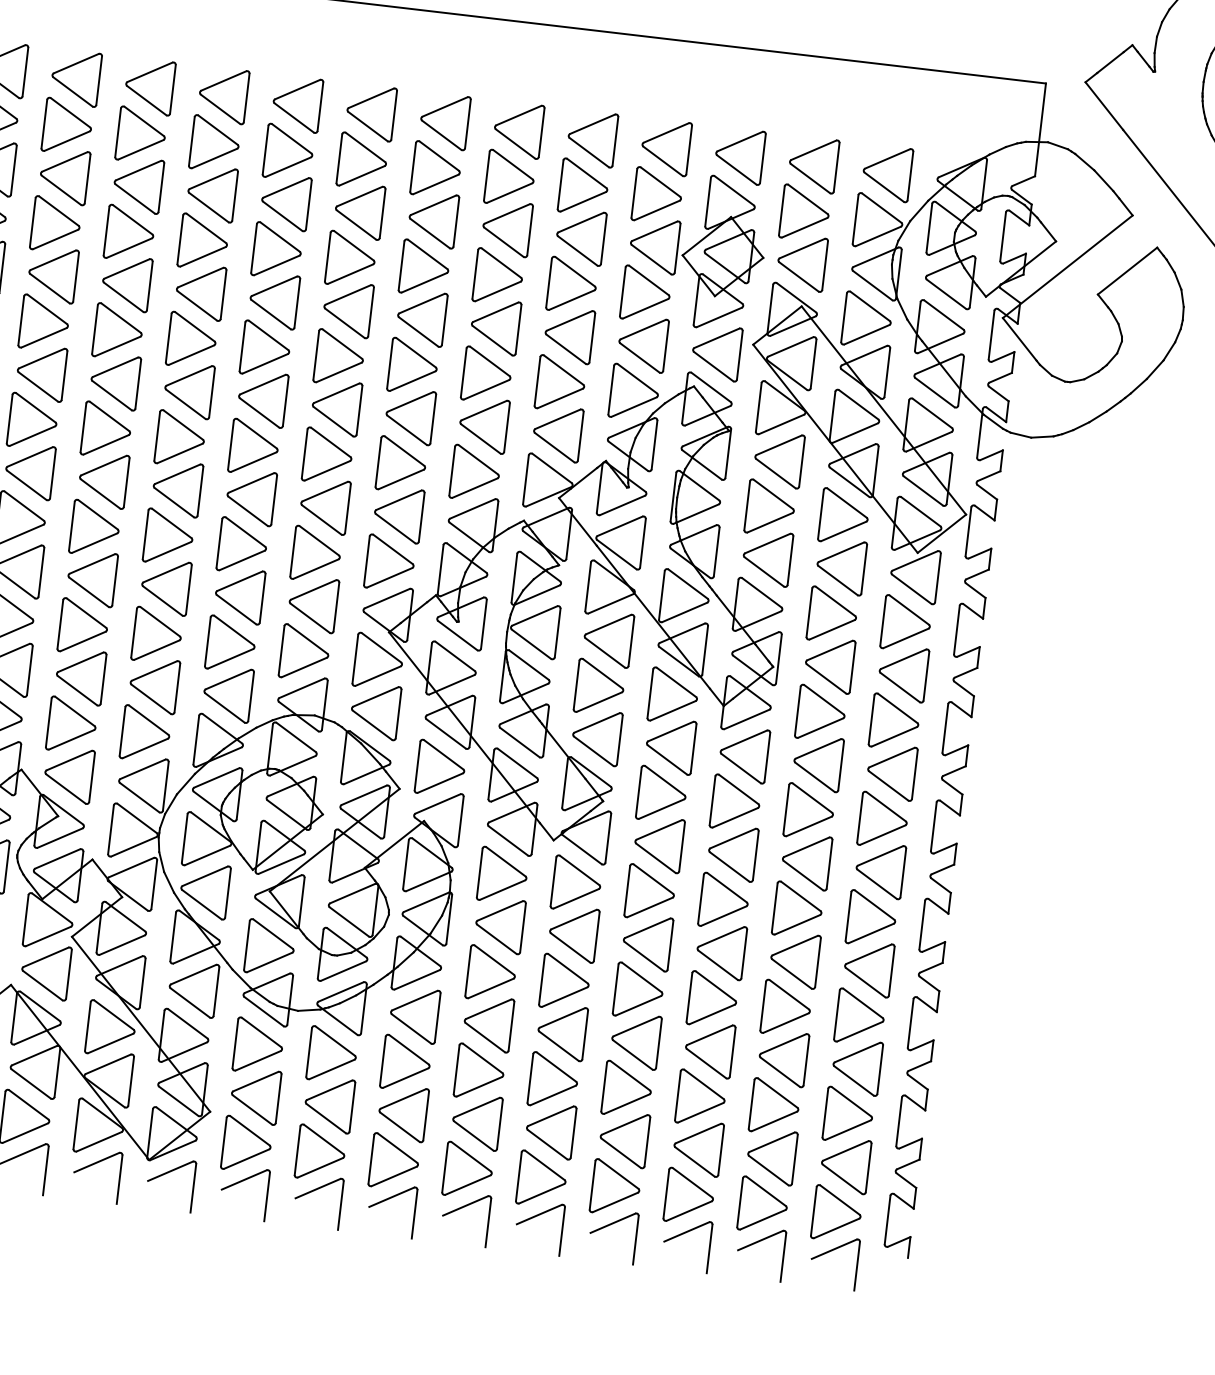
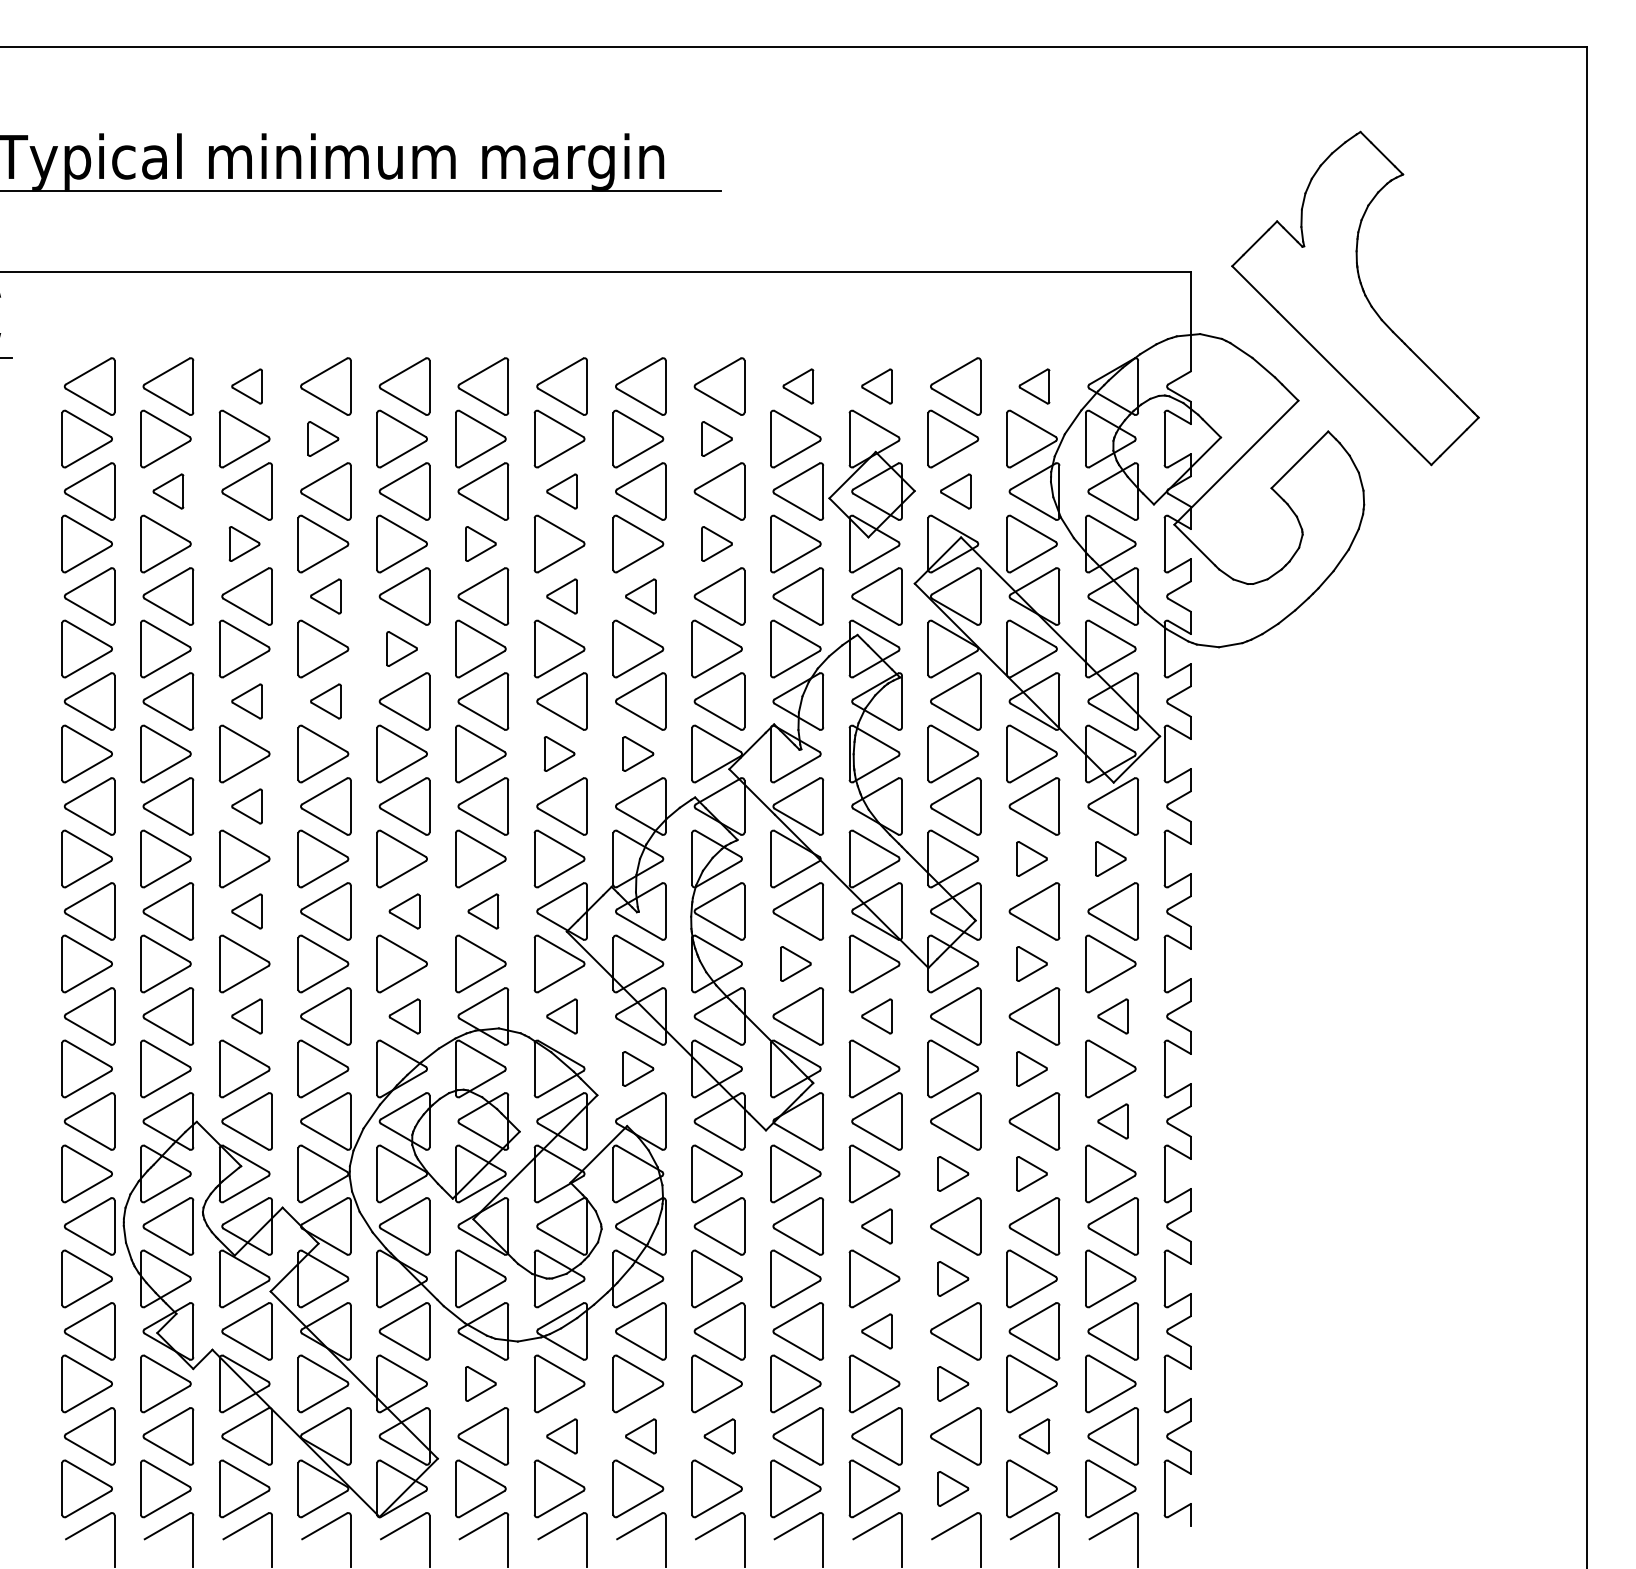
part: (148, 86) -> (246, 386), size x0.6
part: (215, 143) -> (323, 438), size x0.6
part: (665, 147) -> (798, 386), size x0.6
part: (739, 155) -> (876, 386), size x0.6
part: (887, 173) -> (1034, 386), size x0.6
part: (64, 176) -> (168, 491), size x0.6
part: (583, 186) -> (716, 438), size x0.6
part: (432, 219) -> (561, 491), size x0.6
part: (129, 233) -> (244, 543), size x0.6
part: (350, 259) -> (480, 543), size x0.6
part: (801, 262) -> (955, 491), size x0.6
part: (571, 285) -> (716, 543), size x0.6
part: (199, 291) -> (325, 596), size x0.6
part: (420, 317) -> (561, 596), size x0.6
part: (494, 326) -> (640, 596), size x0.6
part: (265, 348) -> (401, 648), size x0.6
part: (114, 381) -> (246, 701), size x0.6
part: (188, 390) -> (325, 701), size x0.6
part: (401, 464) -> (559, 753), size x0.6
part: (475, 473) -> (638, 753), size x0.6
part: (102, 479) -> (246, 806), size x0.6
part: (91, 578) -> (246, 911), size x0.6
part: (239, 595) -> (404, 911), size x0.6
part: (313, 604) -> (483, 911), size x0.6
part: (832, 614) -> (1031, 858), size x0.6
part: (906, 623) -> (1110, 858), size x0.6
part: (79, 676) -> (246, 1016), size x0.6
part: (599, 687) -> (795, 963), size x0.6
part: (227, 693) -> (404, 1016), size x0.6
part: (374, 711) -> (561, 1016), size x0.6
part: (820, 713) -> (1031, 963), size x0.6
part: (669, 745) -> (876, 1016), size x0.6
part: (441, 768) -> (638, 1068), size x0.6
part: (890, 771) -> (1112, 1016), size x0.6
part: (809, 811) -> (1031, 1068), size x0.6
part: (879, 870) -> (1112, 1121), size x0.6
part: (724, 901) -> (953, 1173), size x0.6
part: (797, 909) -> (1031, 1173), size x0.6
part: (646, 942) -> (876, 1226), size x0.6
part: (713, 999) -> (953, 1278), size x0.6
part: (635, 1040) -> (876, 1331), size x0.6
part: (258, 1046) -> (480, 1383), size x0.6
part: (701, 1098) -> (953, 1383), size x0.6
part: (328, 1104) -> (561, 1436), size x0.6
part: (402, 1113) -> (640, 1436), size x0.6
part: (476, 1121) -> (719, 1436), size x0.6
part: (771, 1156) -> (1034, 1436), size x0.6
part: (689, 1196) -> (953, 1488), size x0.6

